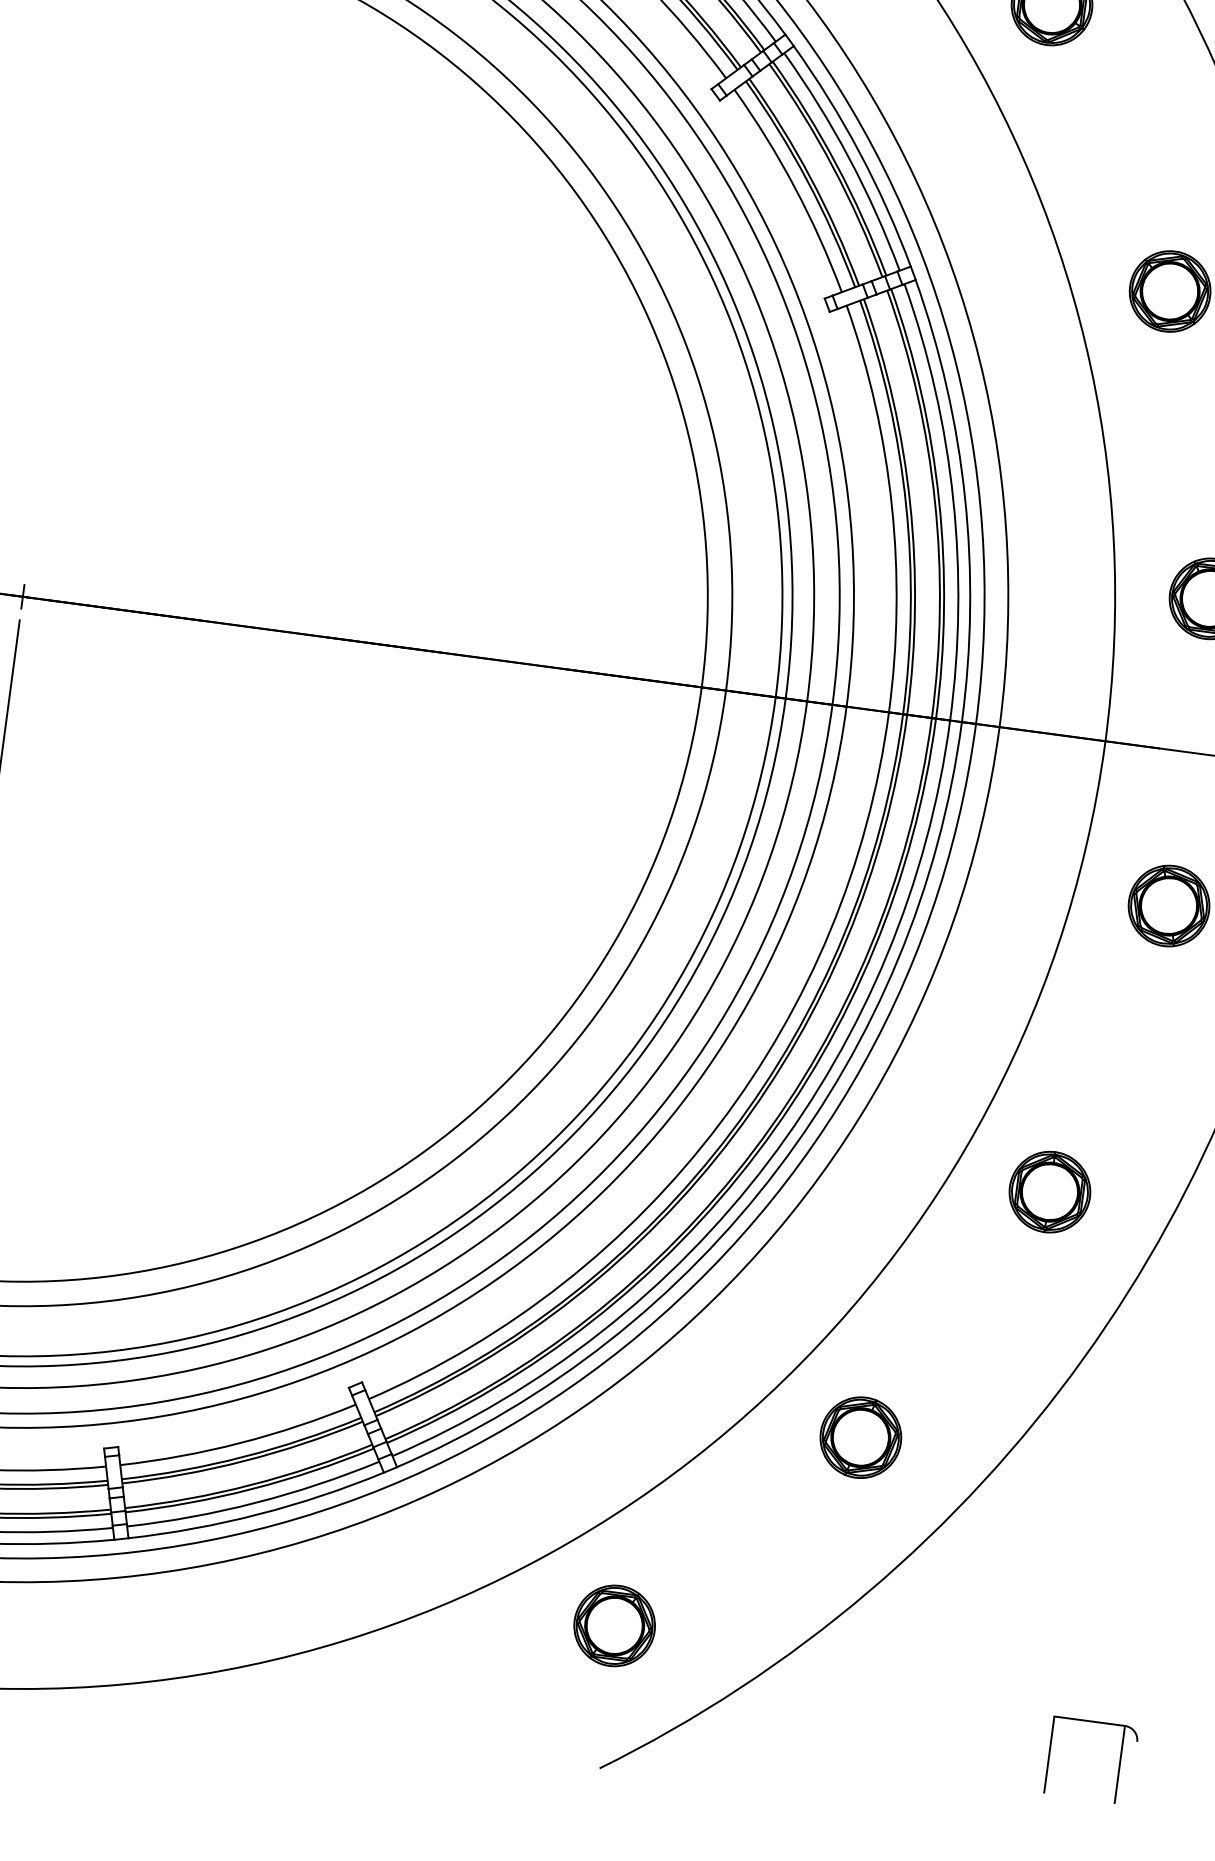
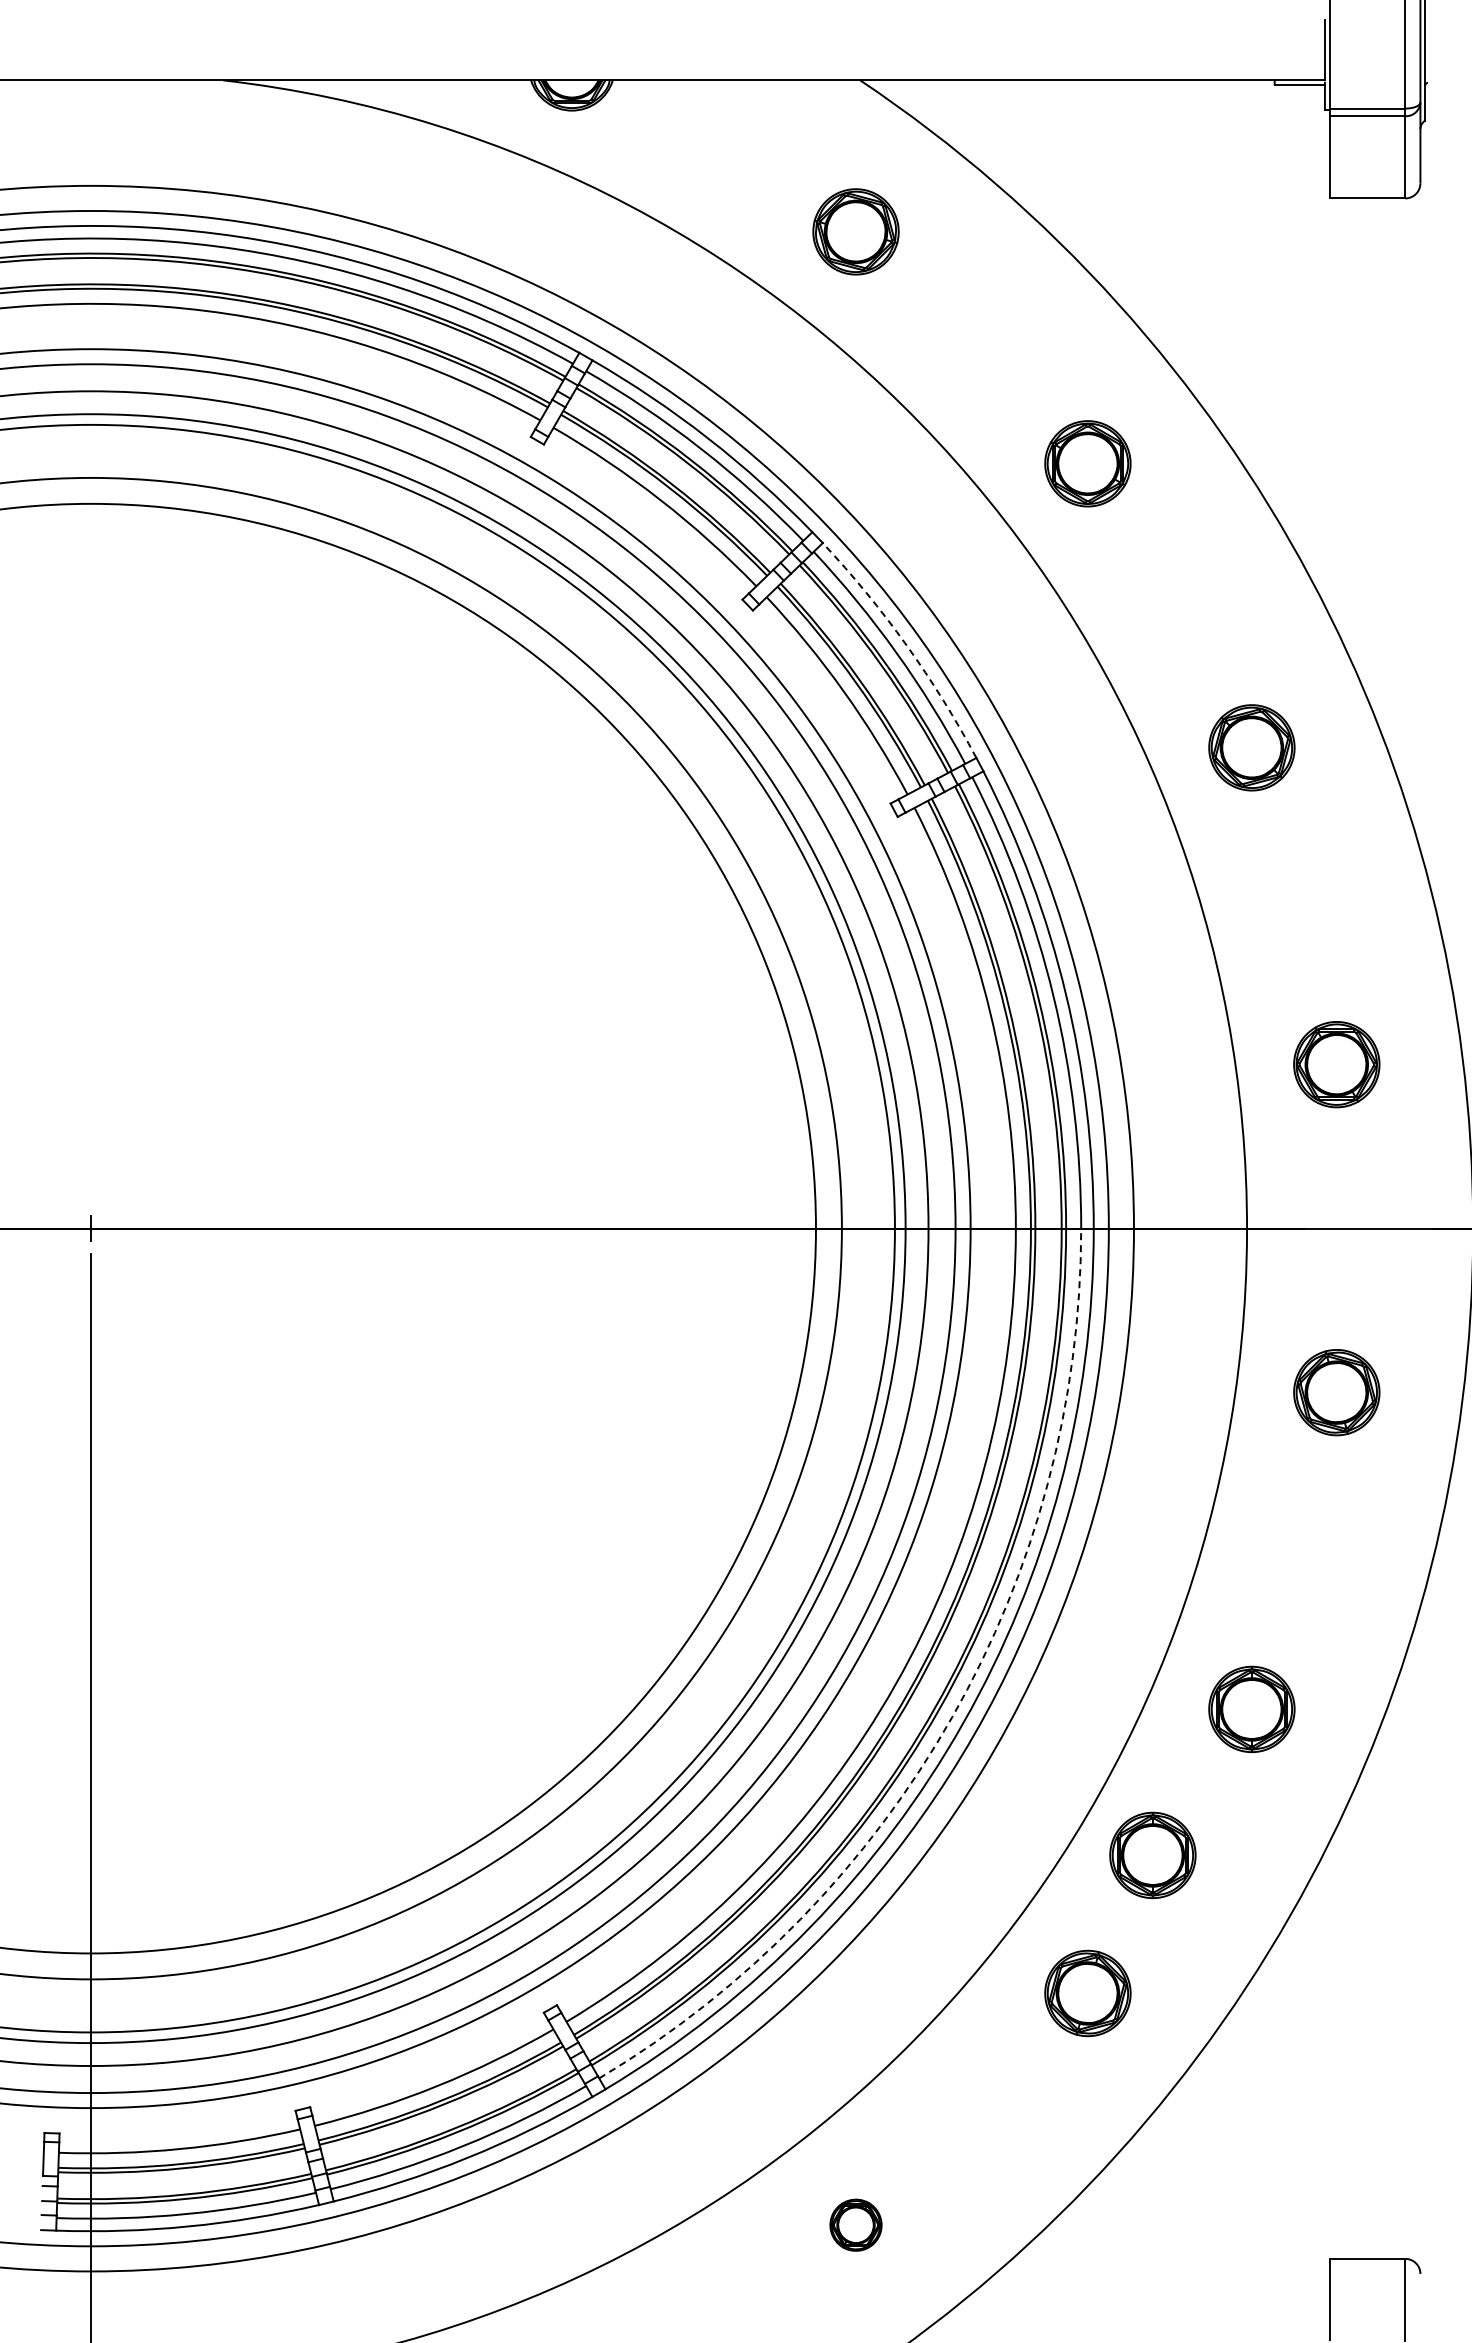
arc: (859, 152) -> (906, 645), solid -> dashed
arc: (768, 1162) -> (952, 1717), solid -> dashed
part: (938, 1315) -> (1152, 1854), added
part: (614, 1625) -> (855, 2224), size x0.6

